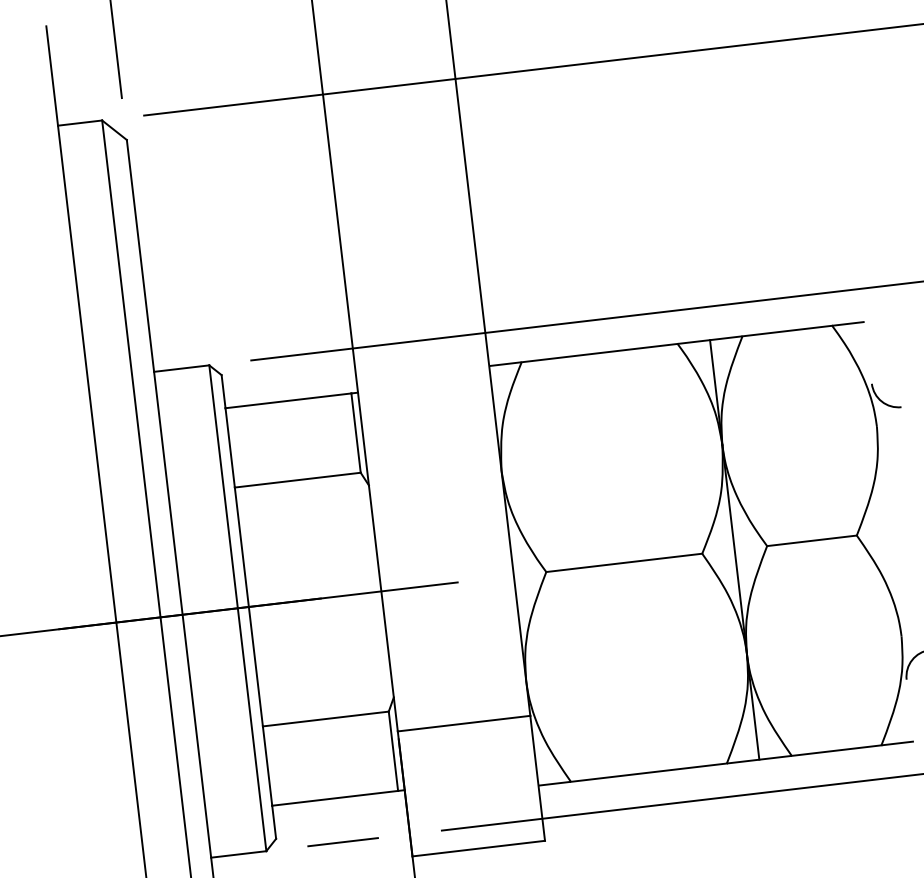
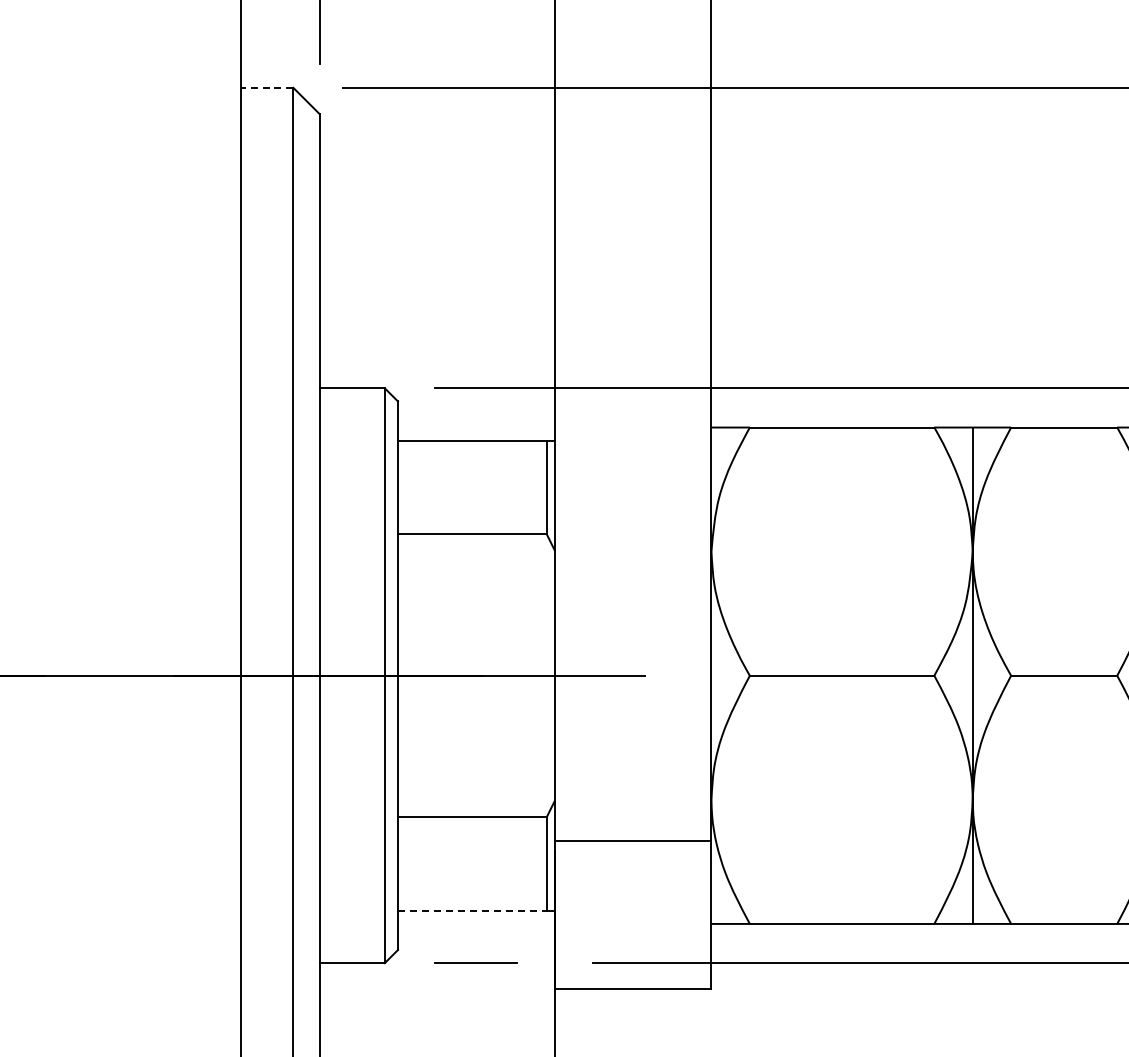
line: (79, 122) -> (266, 87), solid -> dashed
line: (335, 797) -> (472, 910), solid -> dashed

